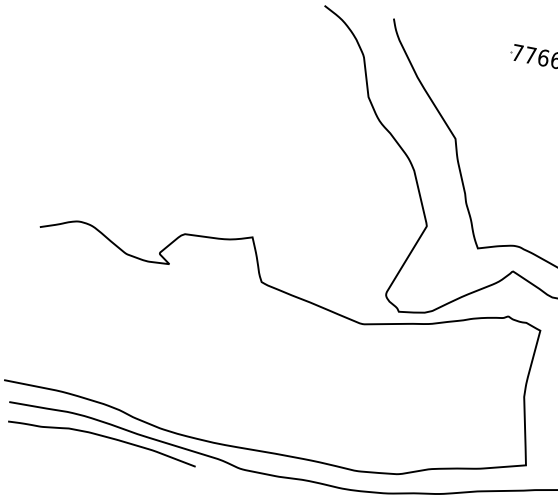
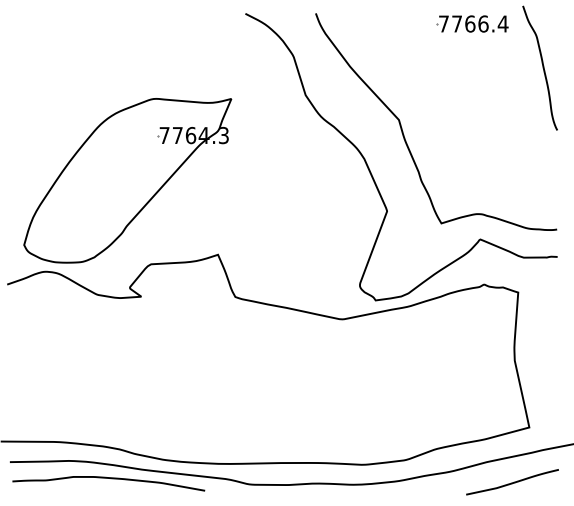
part: (177, 147) -> (127, 180), added

